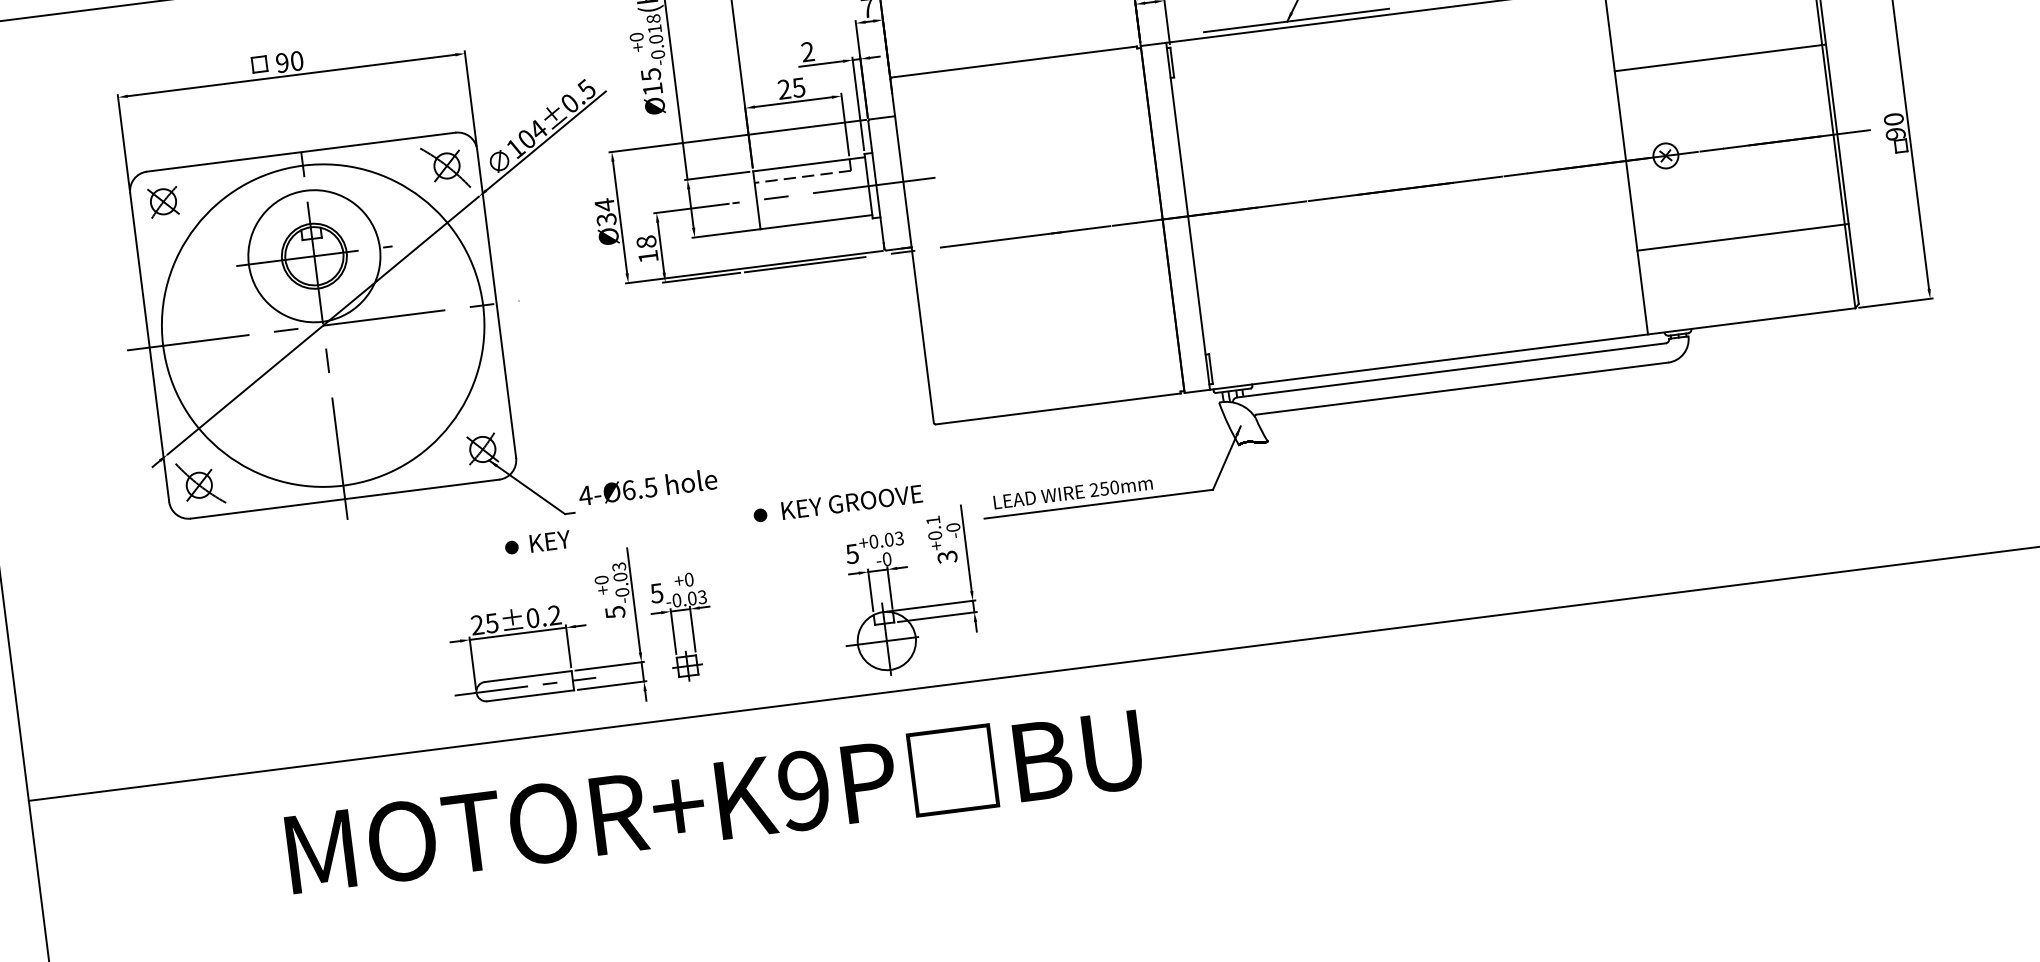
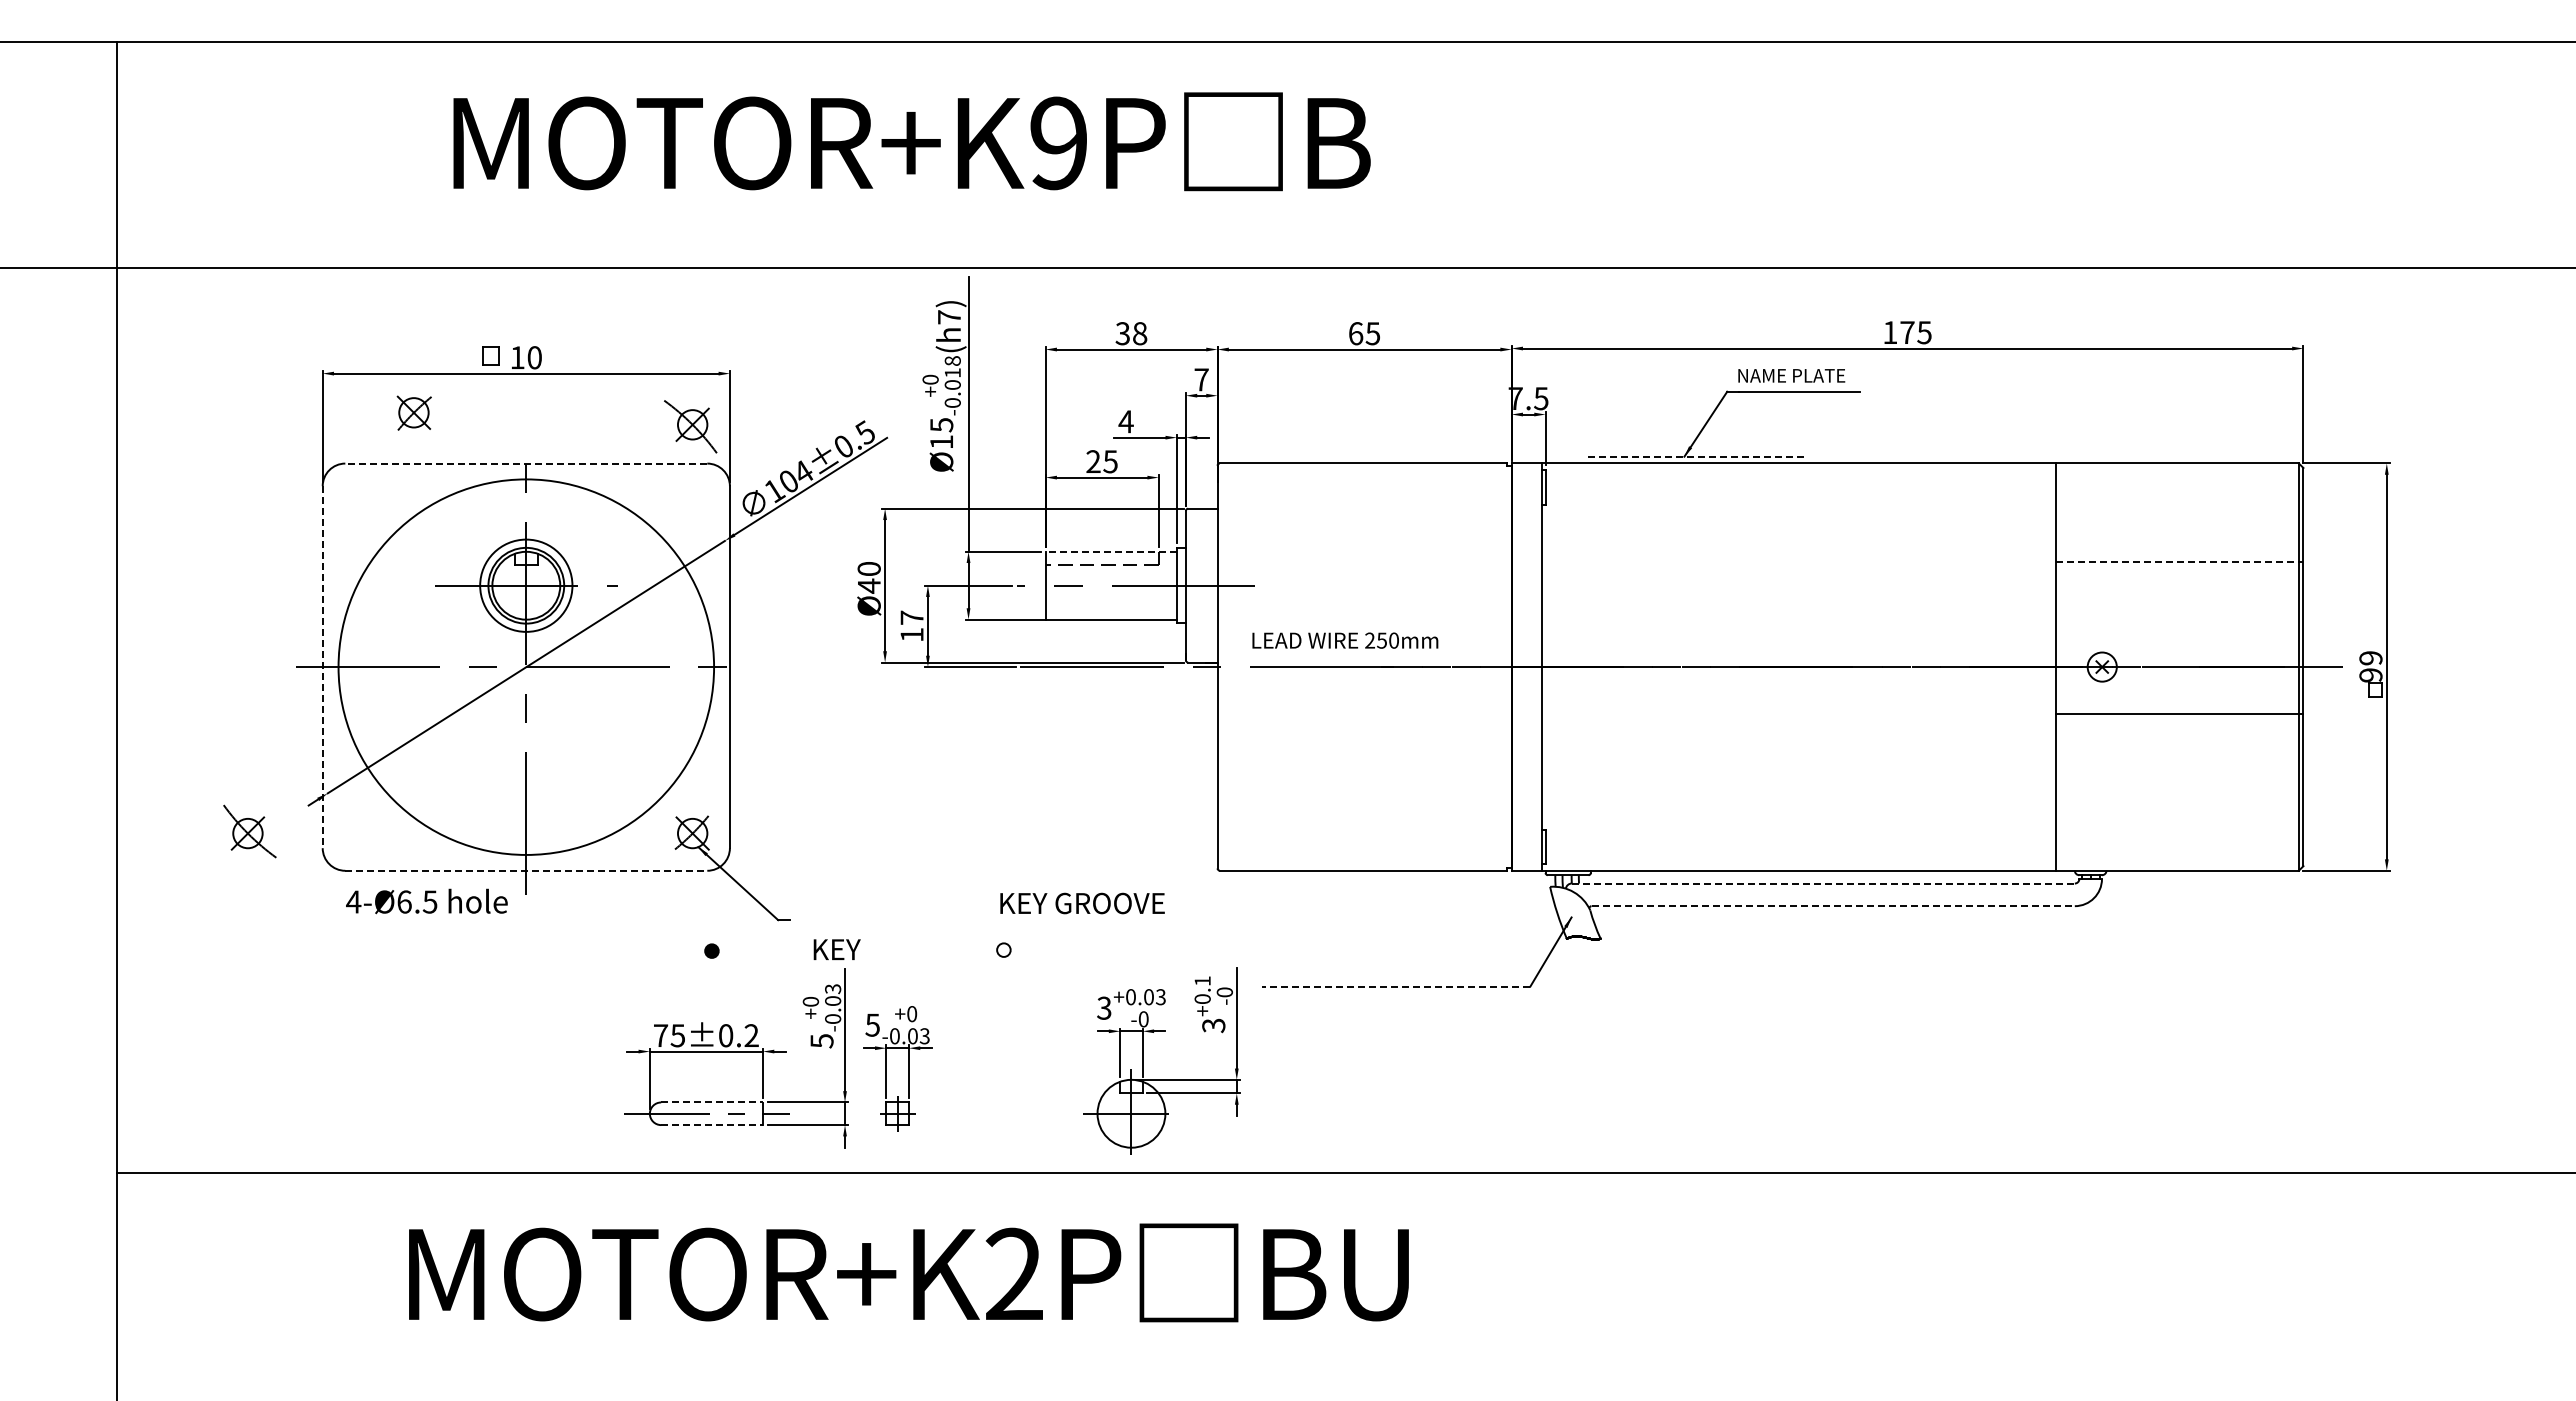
line: (1296, 20) -> (1695, 456), solid -> dashed
text: (807, 51) -> (1125, 421), 2 -> 4
line: (1720, 57) -> (2179, 561), solid -> dashed
text: (282, 62) -> (517, 357), 90 -> 10
text: (1893, 119) -> (2370, 658), 90 -> 99
line: (301, 152) -> (526, 463), solid -> dashed
line: (809, 164) -> (1111, 551), solid -> dashed
part: (445, 167) -> (690, 426), moved
part: (163, 201) -> (413, 412), moved
text: (605, 212) -> (868, 577), 34 -> 40
line: (1743, 237) -> (2179, 714), moved
text: (646, 241) -> (911, 617), 18 -> 17
circle: (314, 256) -> (526, 585), size x0.6
line: (149, 347) -> (322, 667), solid -> dashed
line: (1451, 370) -> (1823, 883), solid -> dashed
line: (1462, 388) -> (1833, 906), solid -> dashed
part: (200, 483) -> (249, 831), moved
text: (647, 487) -> (426, 901), moved
text: (1073, 492) -> (1345, 640), moved
line: (345, 498) -> (526, 870), solid -> dashed
text: (852, 502) -> (1082, 903), moved
line: (1098, 504) -> (1395, 986), solid -> dashed
fill: (760, 514) -> (1003, 949), removed
text: (549, 541) -> (836, 949), moved
text: (852, 553) -> (1104, 1007), 5 -> 3
text: (477, 625) -> (660, 1035), 25 -> 75
line: (528, 676) -> (712, 1102), solid -> dashed
line: (531, 696) -> (712, 1125), solid -> dashed
text: (803, 790) -> (1013, 1274), MOTOR+K9P -> MOTOR+K2P

